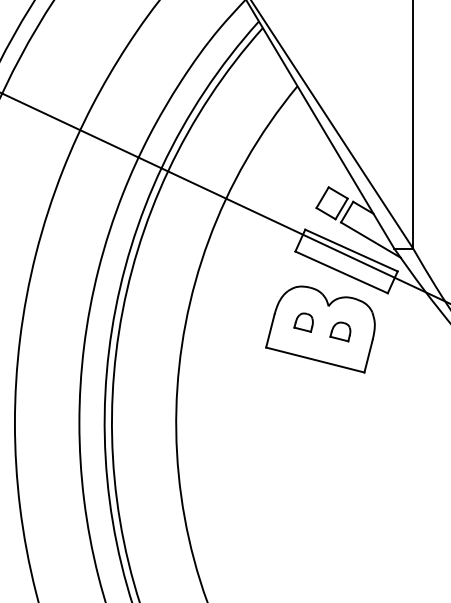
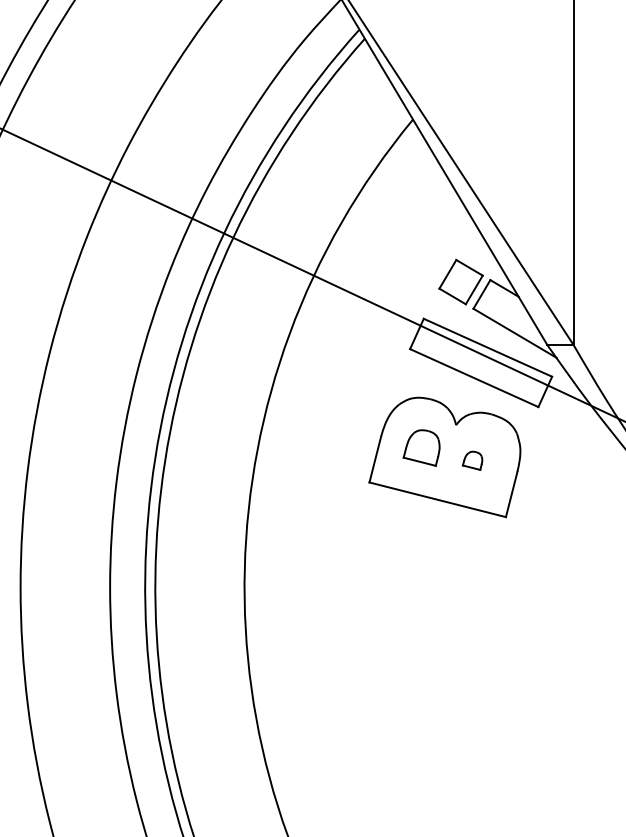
part: (303, 322) -> (421, 447), size x1.4
part: (340, 331) -> (472, 460), size x0.7

